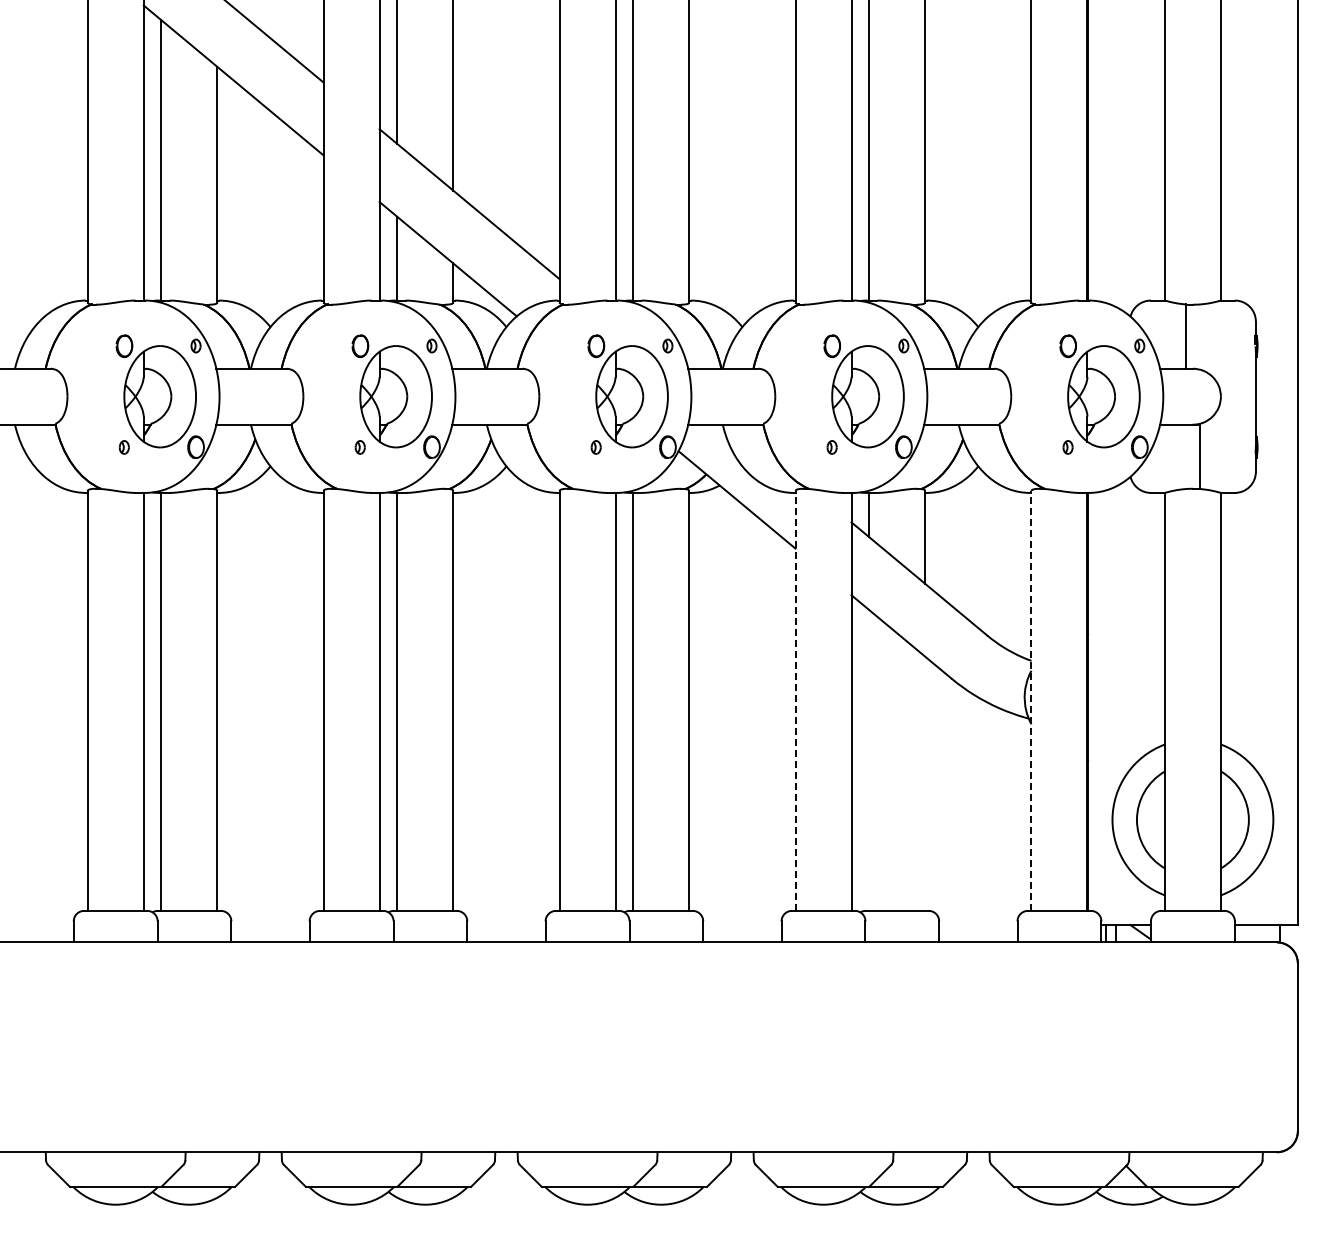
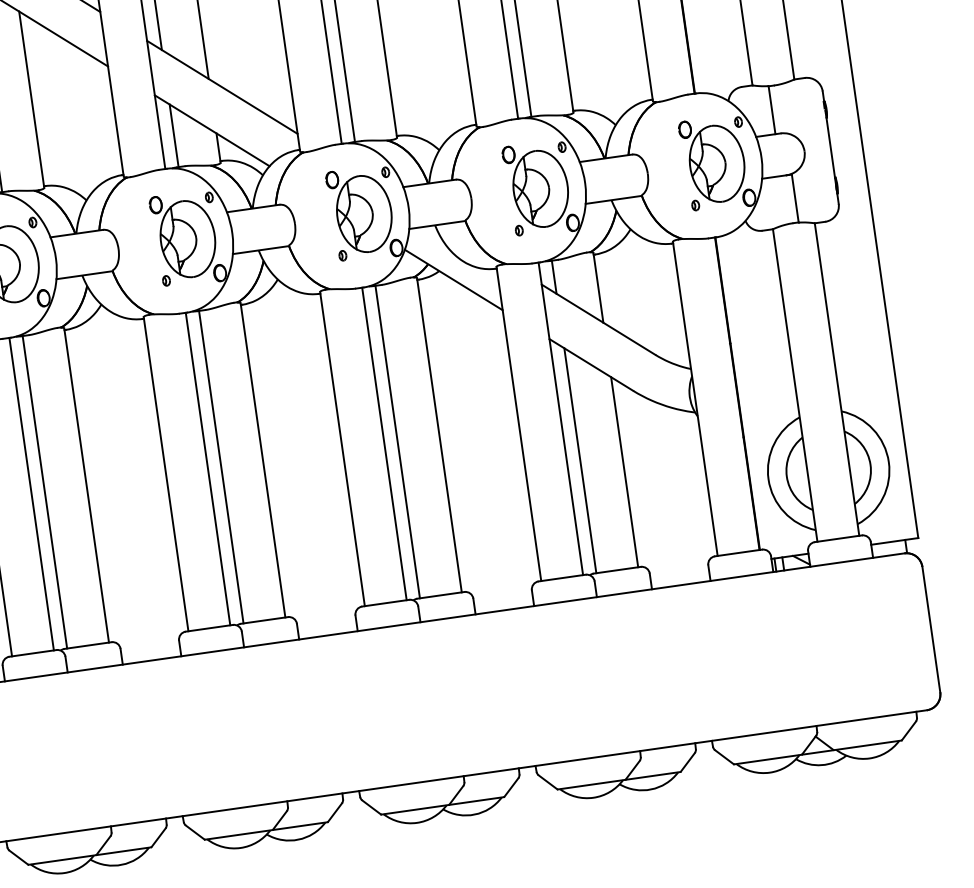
line: (795, 700) -> (518, 423), dashed -> solid
line: (1031, 700) -> (695, 398), dashed -> solid
line: (869, 760) -> (580, 460), added
line: (925, 783) -> (624, 471), added

